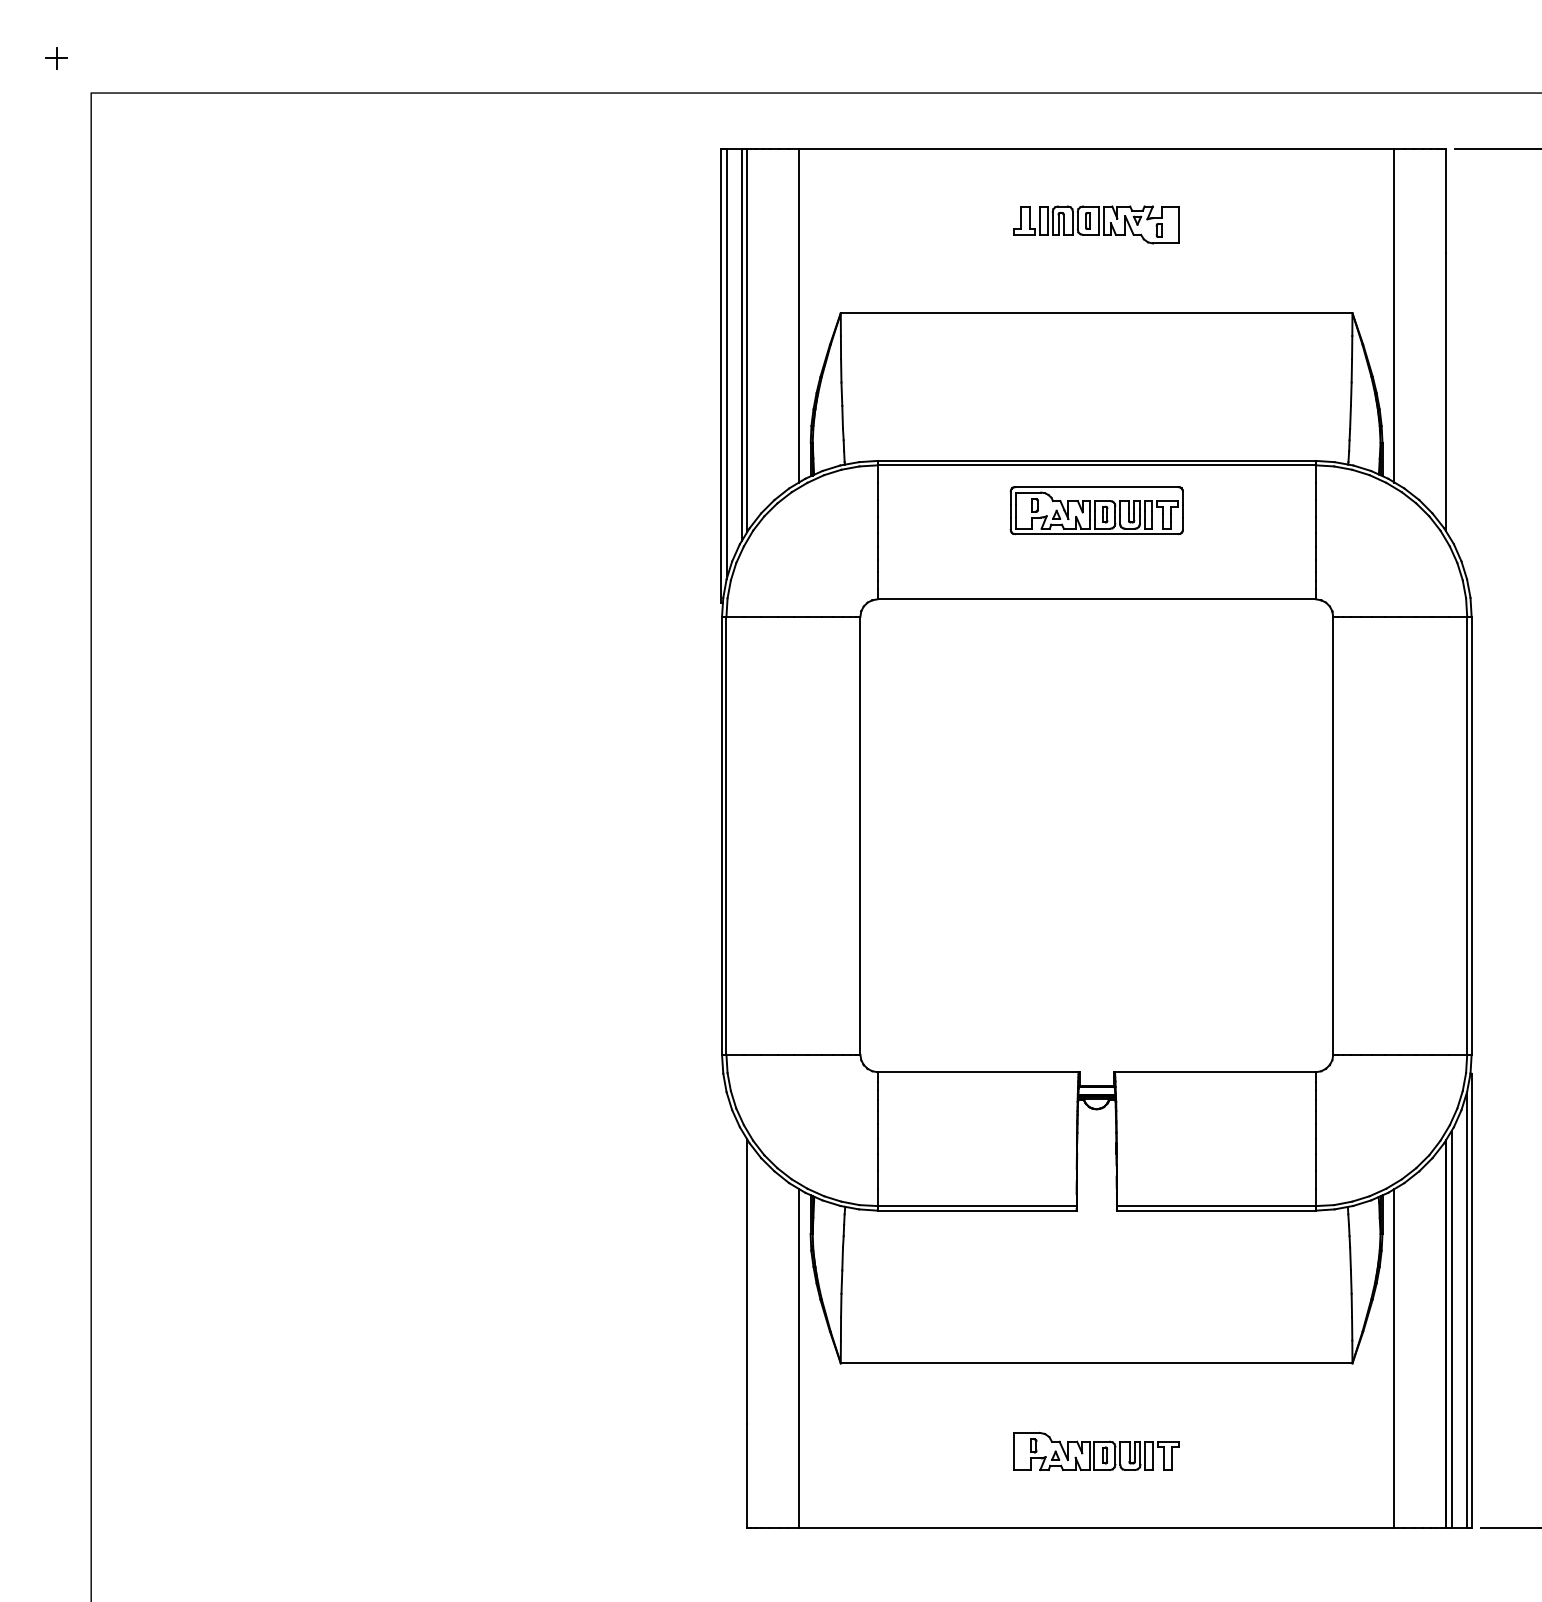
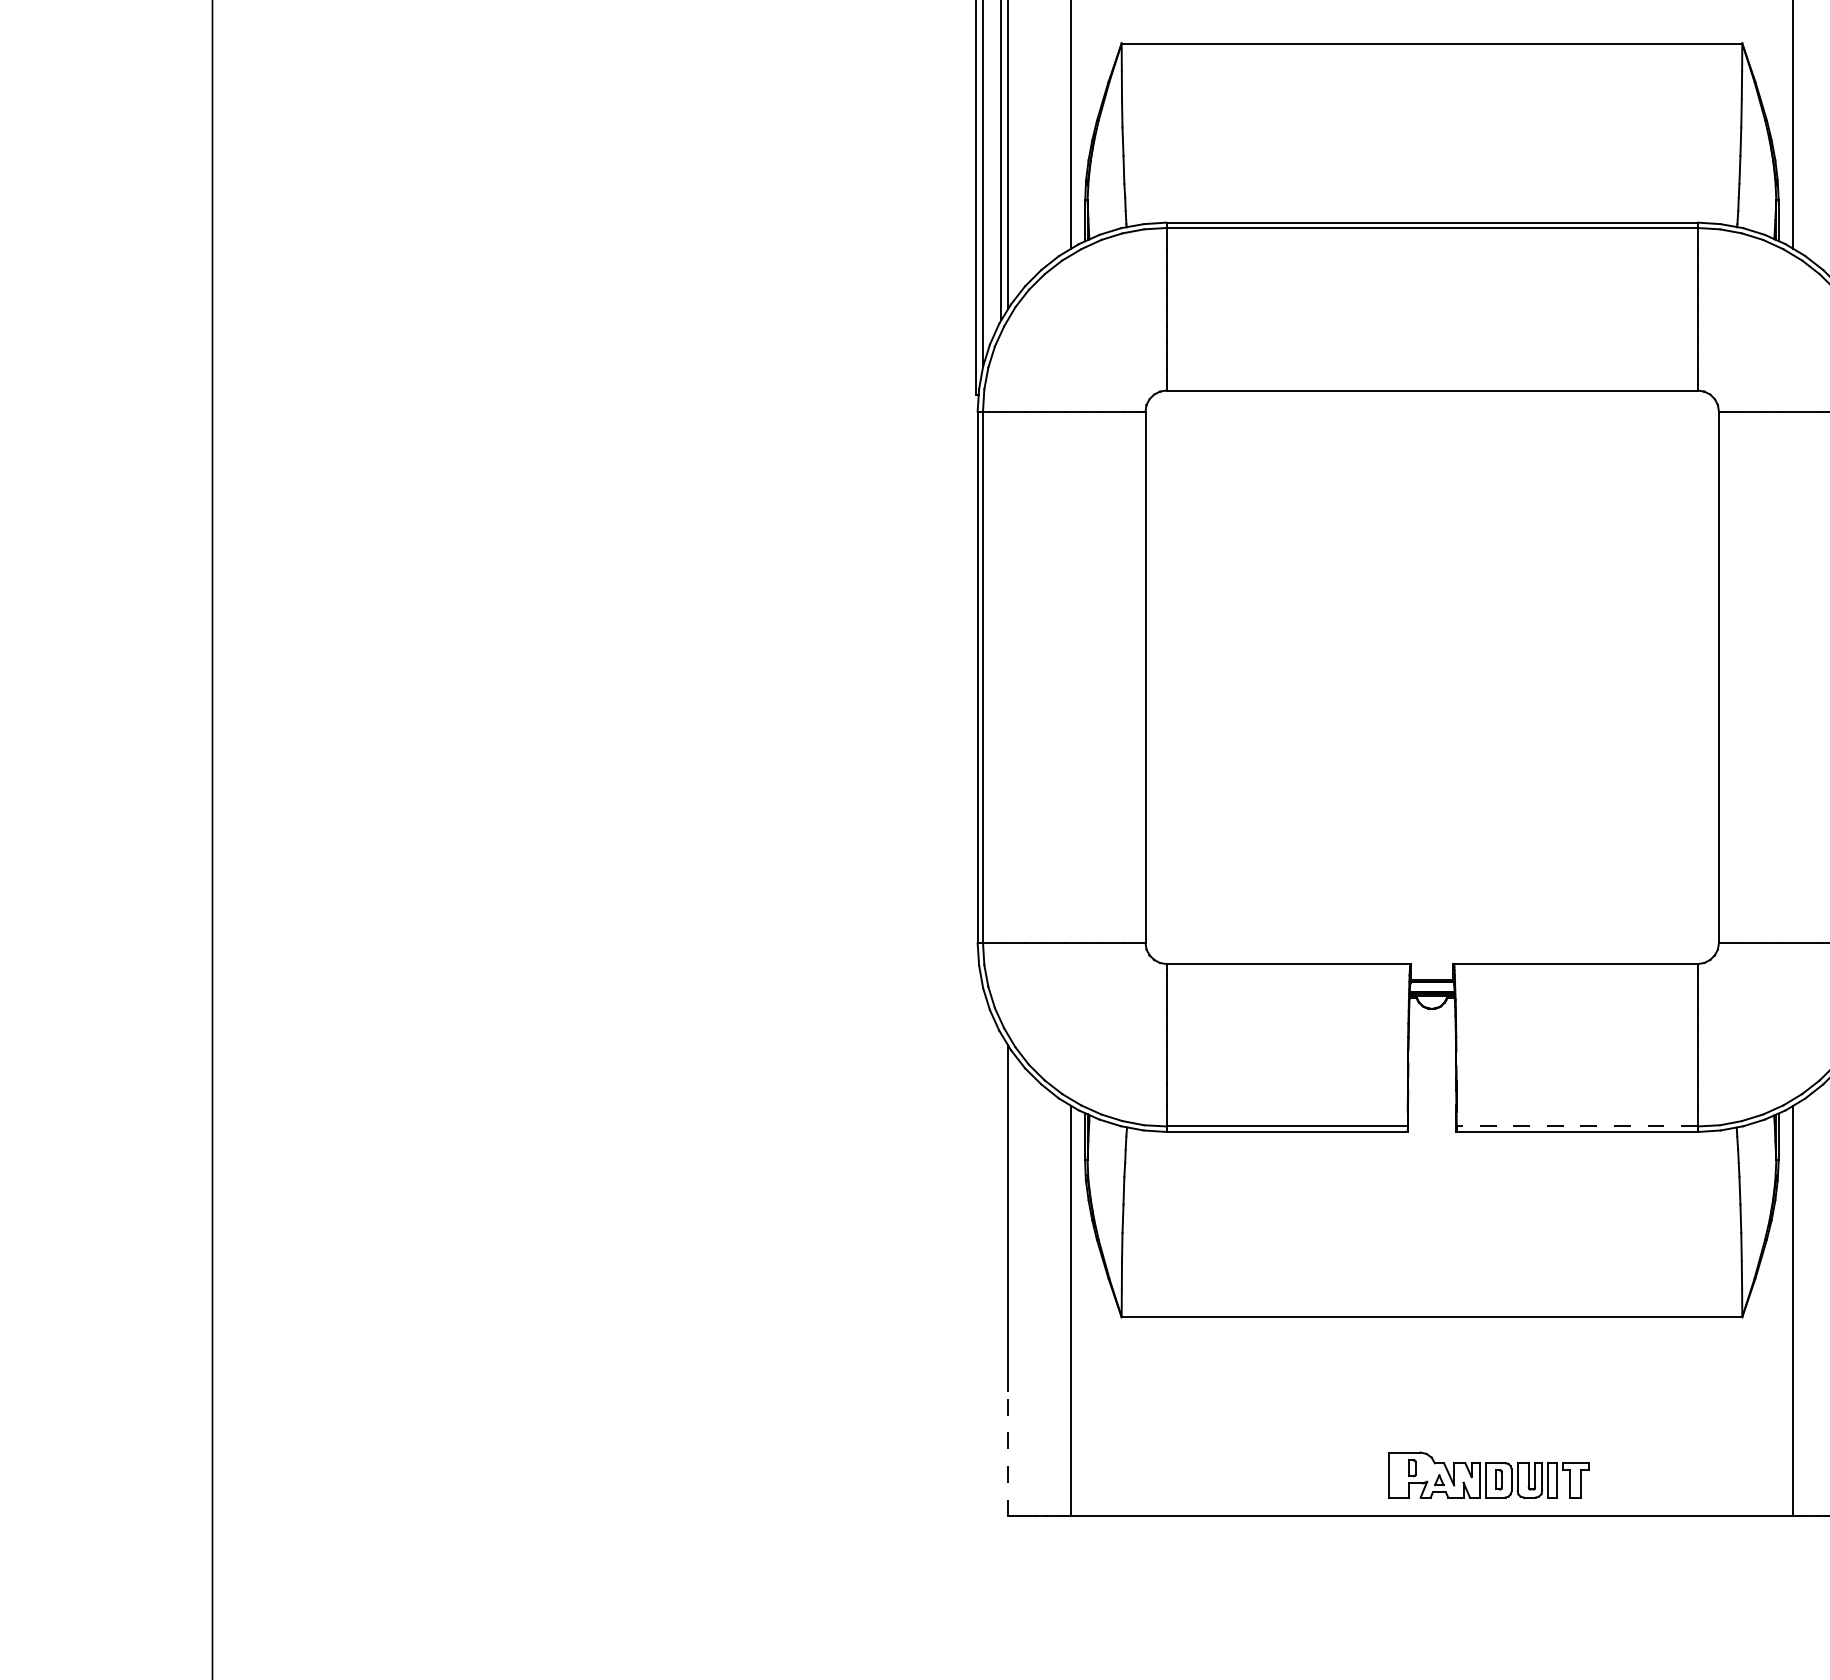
part: (1096, 510) -> (1431, 282), removed
line: (1215, 1206) -> (1576, 1126), solid -> dashed
part: (1096, 1451) -> (1488, 1475), moved
line: (747, 1475) -> (1008, 1453), solid -> dashed

